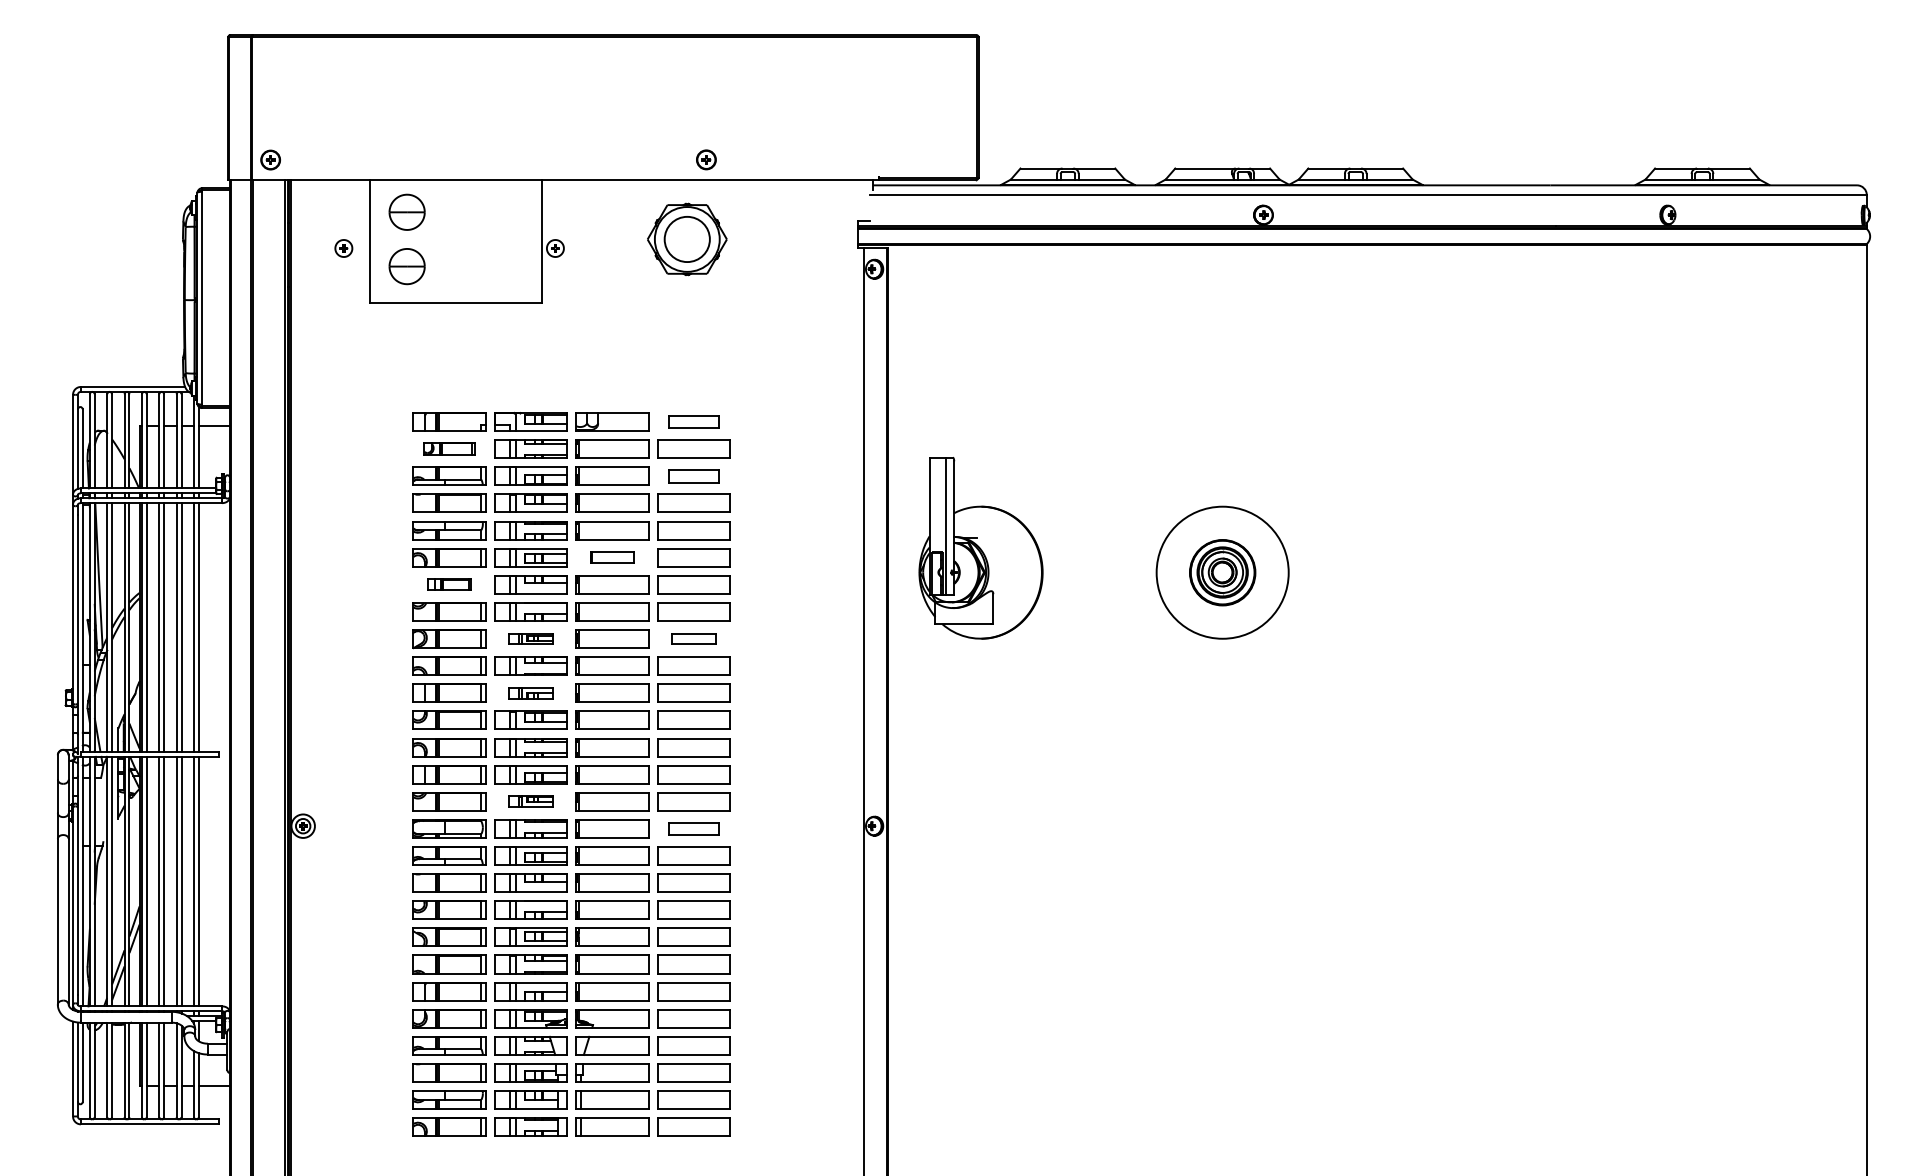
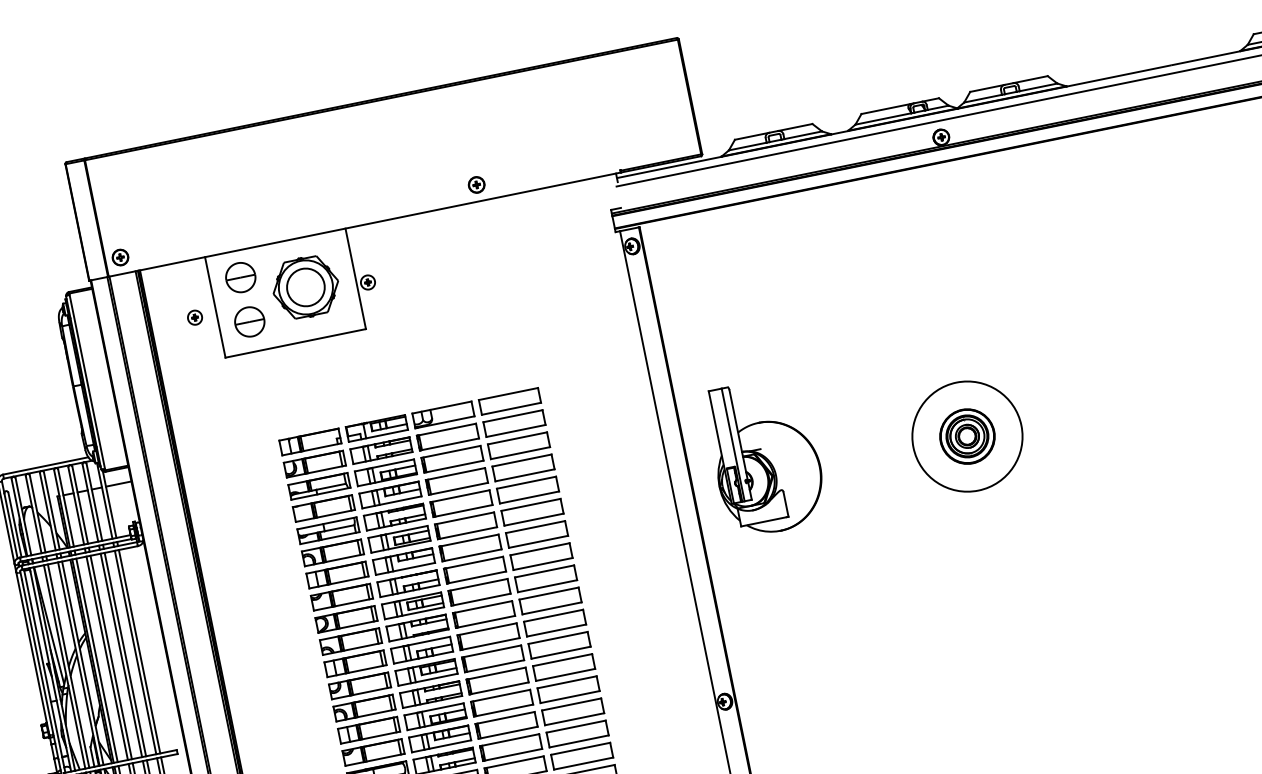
part: (687, 239) -> (306, 287), moved
part: (693, 421) -> (509, 400), size x1.43
part: (449, 448) -> (314, 463), size x1.43
part: (693, 475) -> (518, 445), size x1.43
part: (612, 557) -> (466, 525), size x1.67
part: (449, 584) -> (337, 574), size x1.67
part: (530, 638) -> (412, 605), size x1.67
part: (693, 638) -> (545, 578), size x1.67
part: (530, 692) -> (421, 649), size x1.67
part: (530, 801) -> (439, 738), size x1.67
part: (693, 828) -> (577, 733), size x1.43

